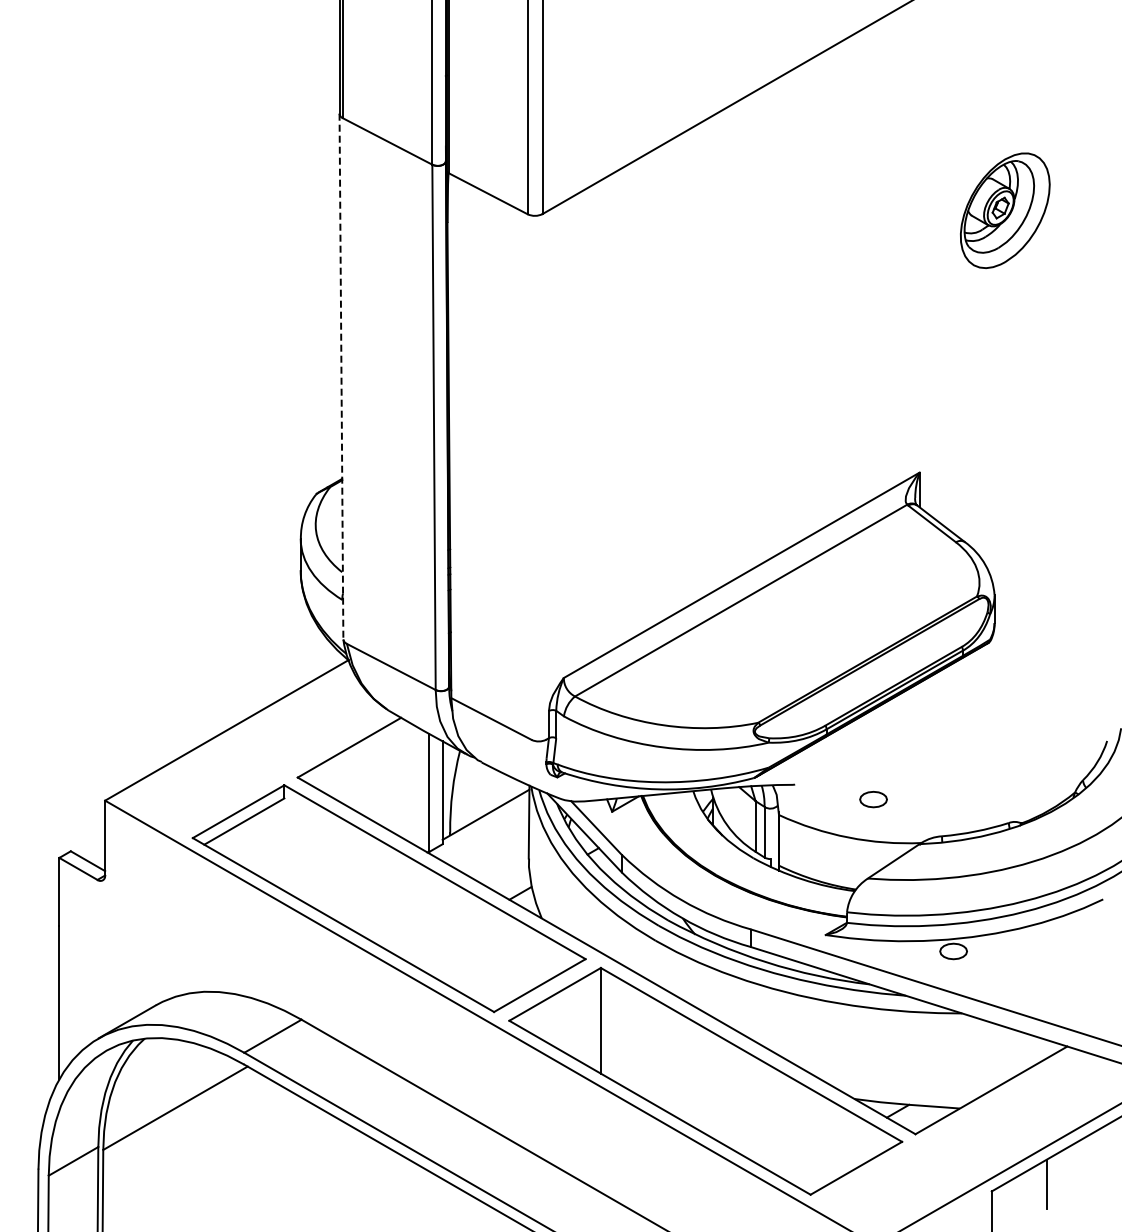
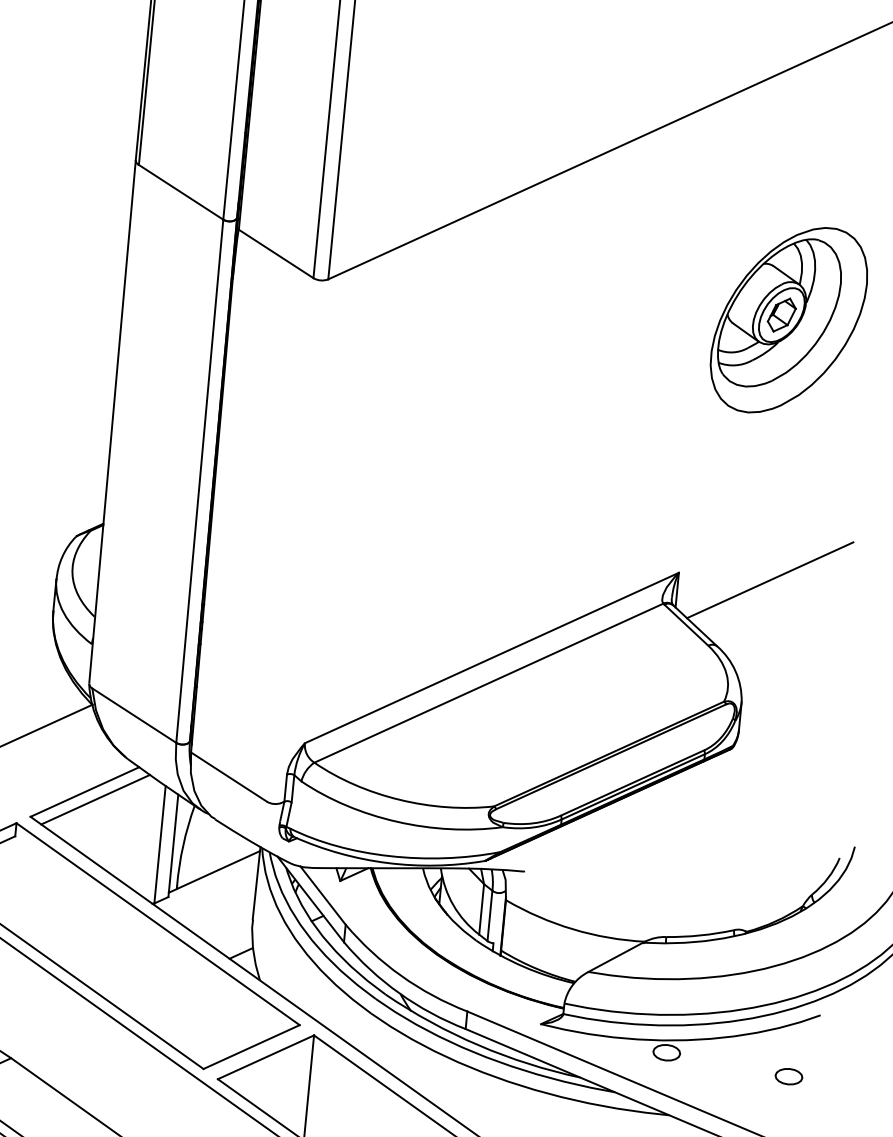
part: (1005, 210) -> (789, 320), size x1.67
line: (341, 376) -> (112, 421), dashed -> solid
line: (1011, 470) -> (770, 579), added
line: (360, 754) -> (95, 799), added
part: (873, 799) -> (788, 1076), moved

